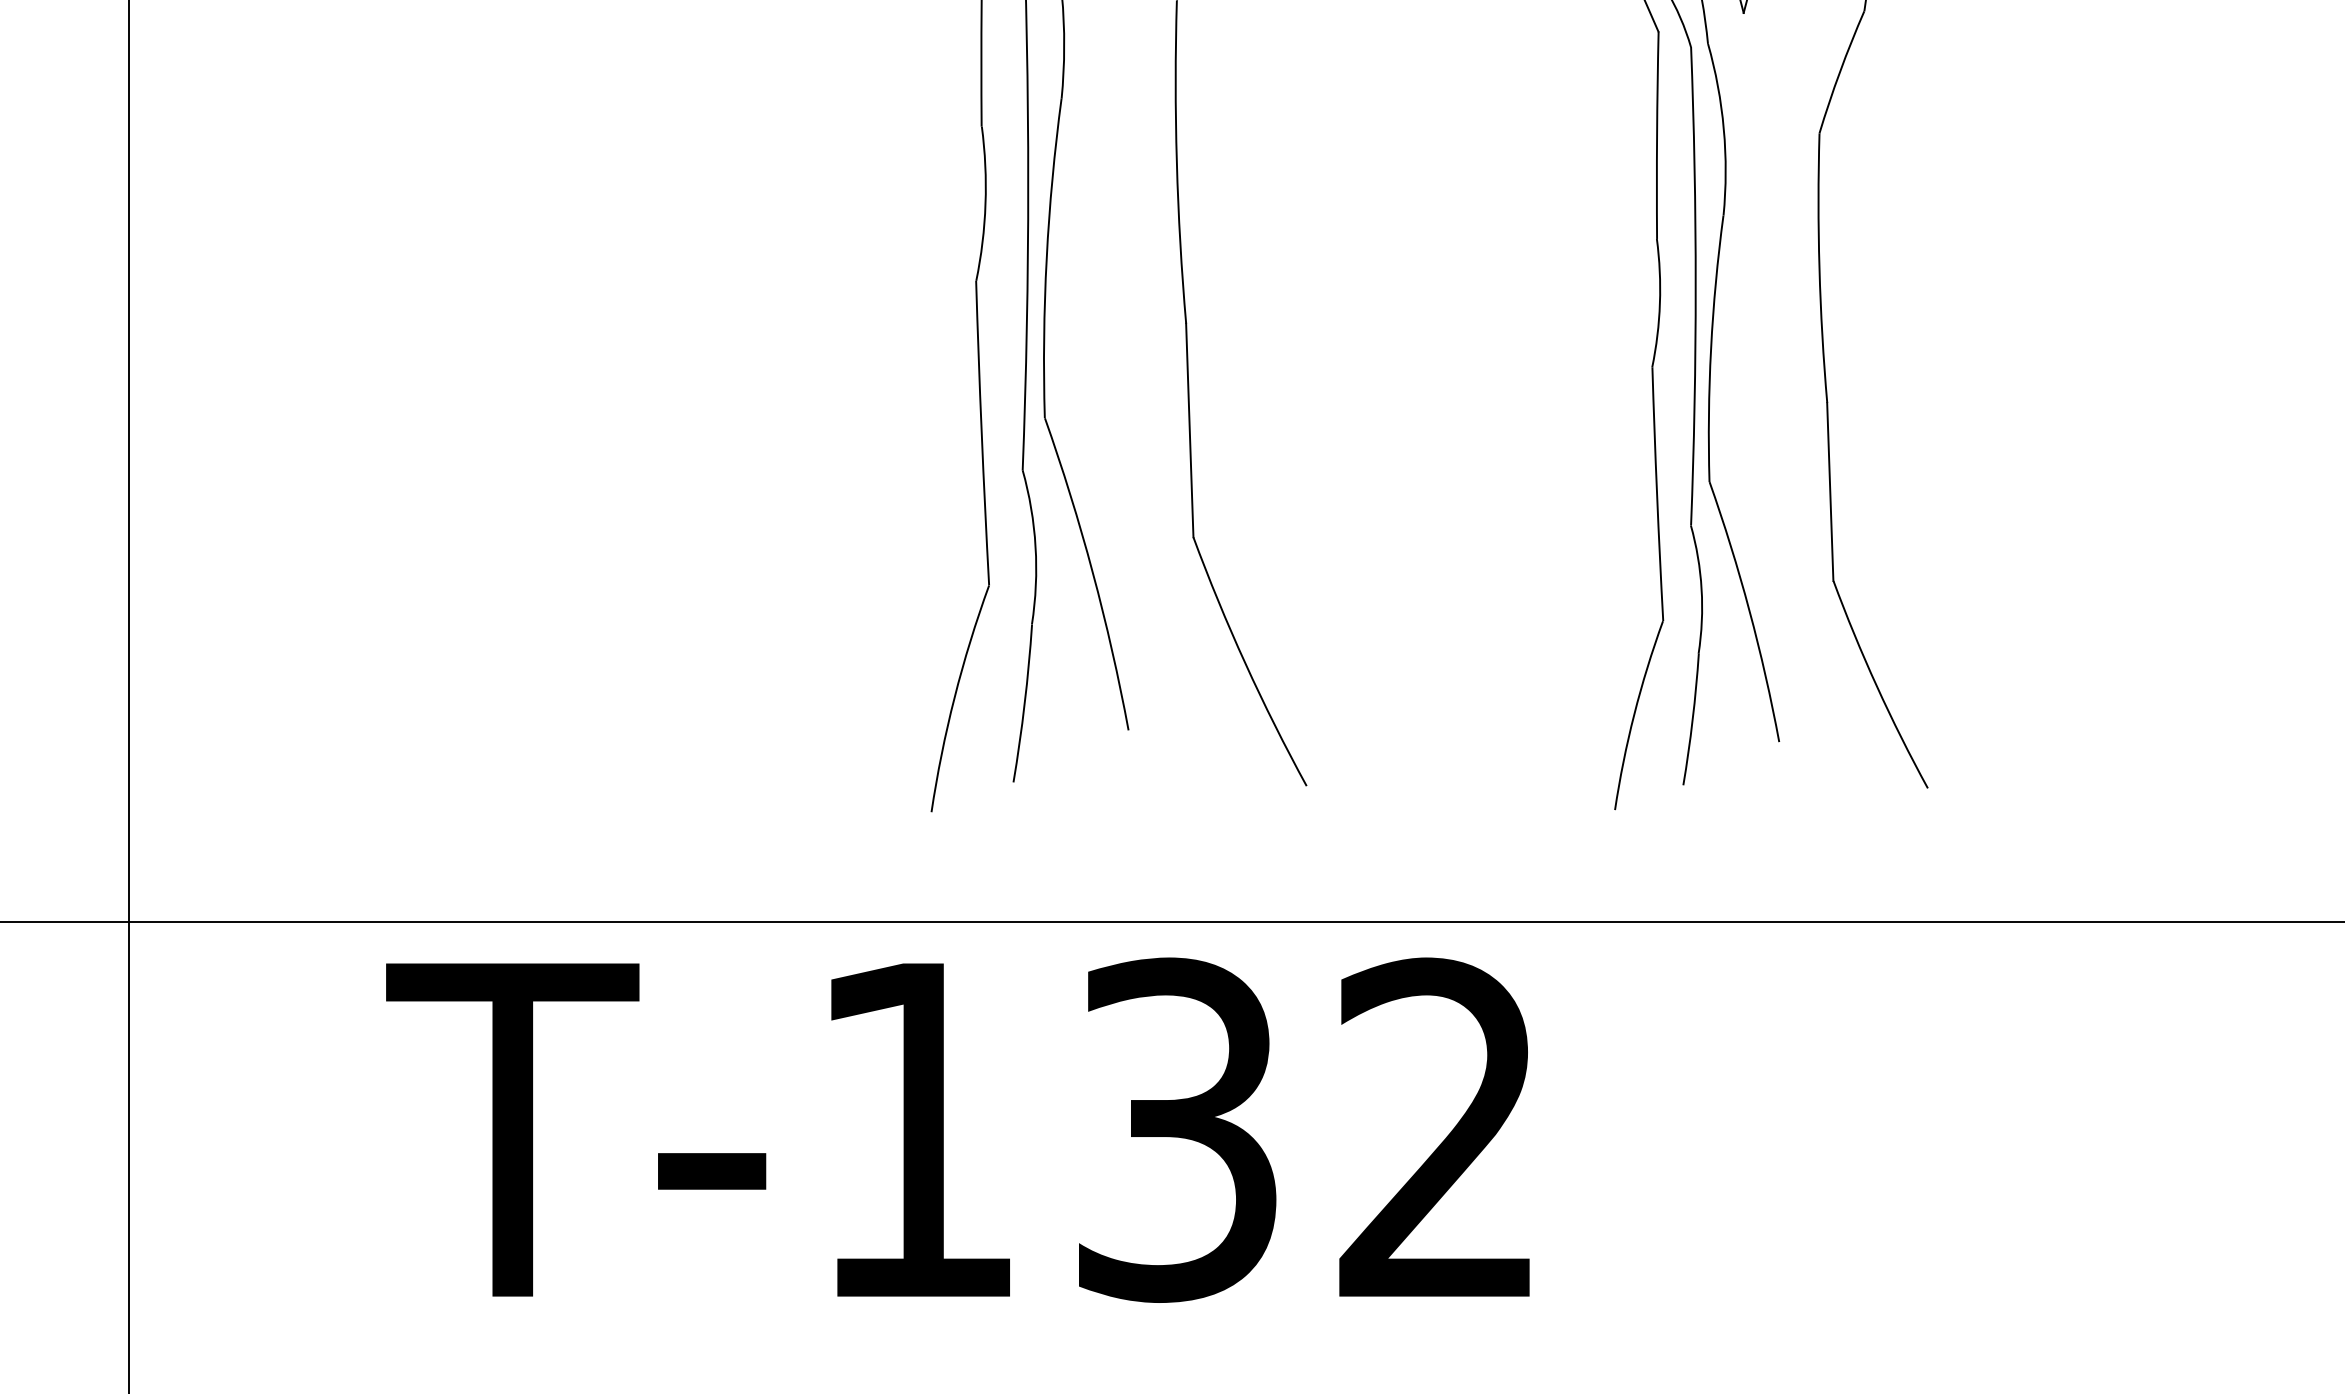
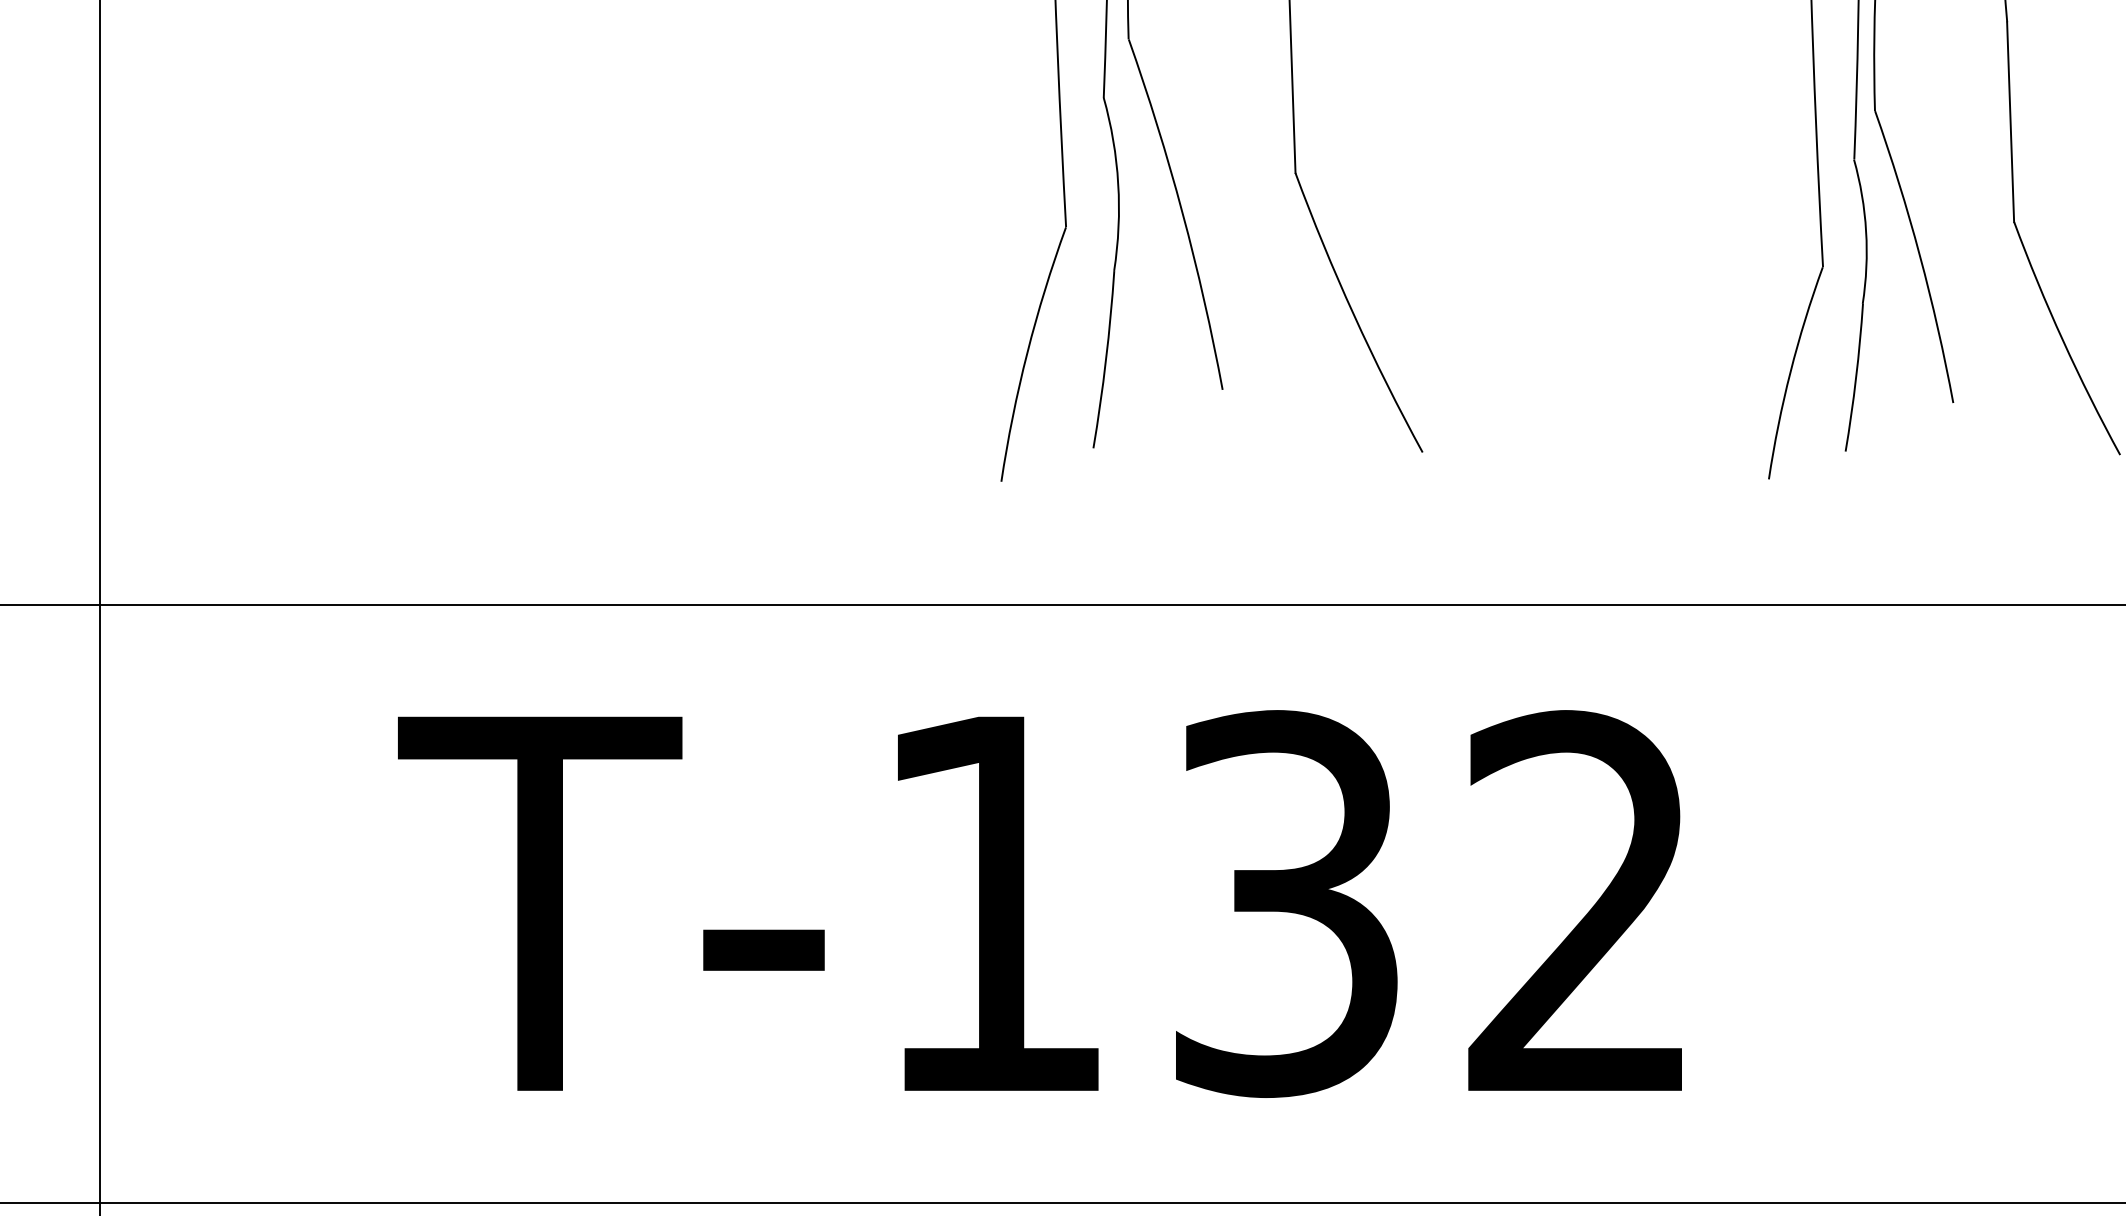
text: (957, 1129) -> (1039, 903), moved

